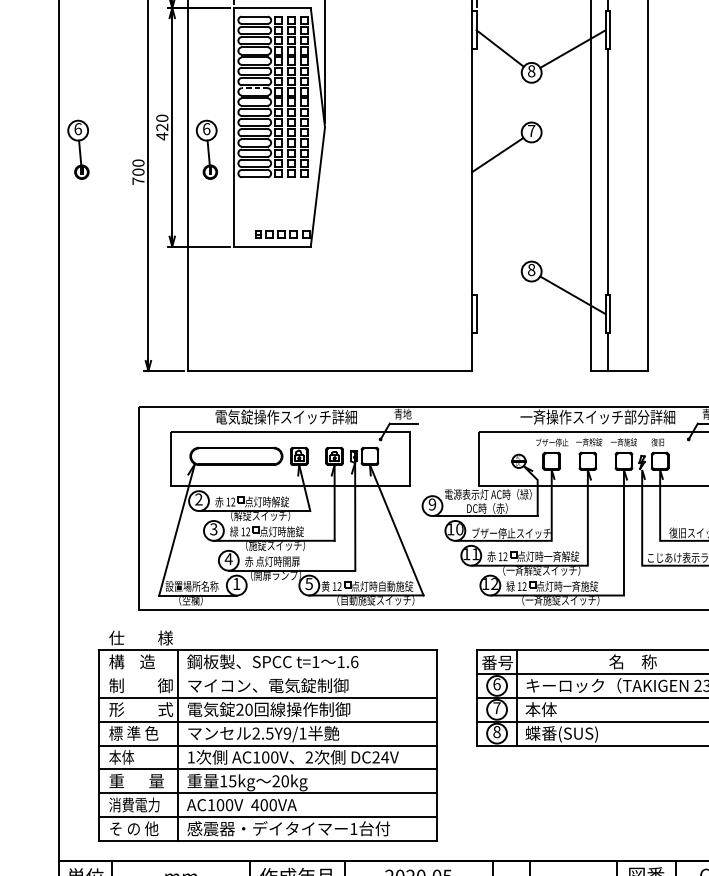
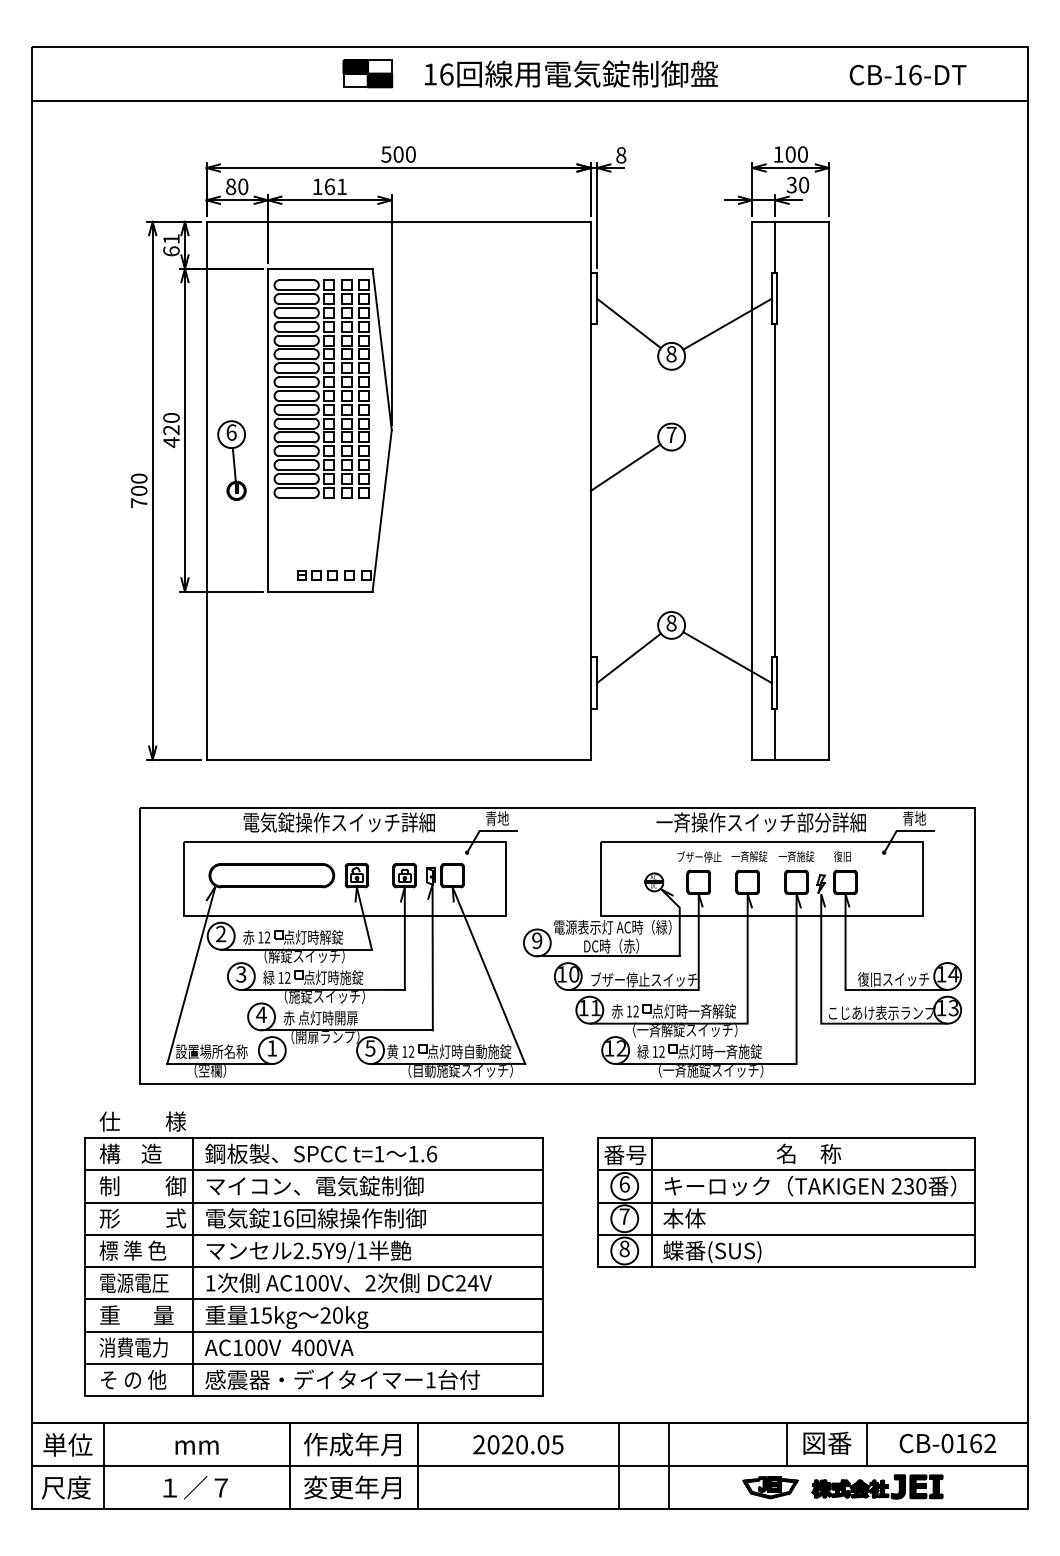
line: (254, 88) -> (296, 377), dashed -> solid
part: (78, 149) -> (57, 460), removed
line: (499, 296) -> (628, 658), added
line: (267, 674) -> (313, 1170), added
text: (244, 709) -> (282, 1218), 20 -> 16
text: (134, 756) -> (133, 1282), 本体 -> 電源電圧

